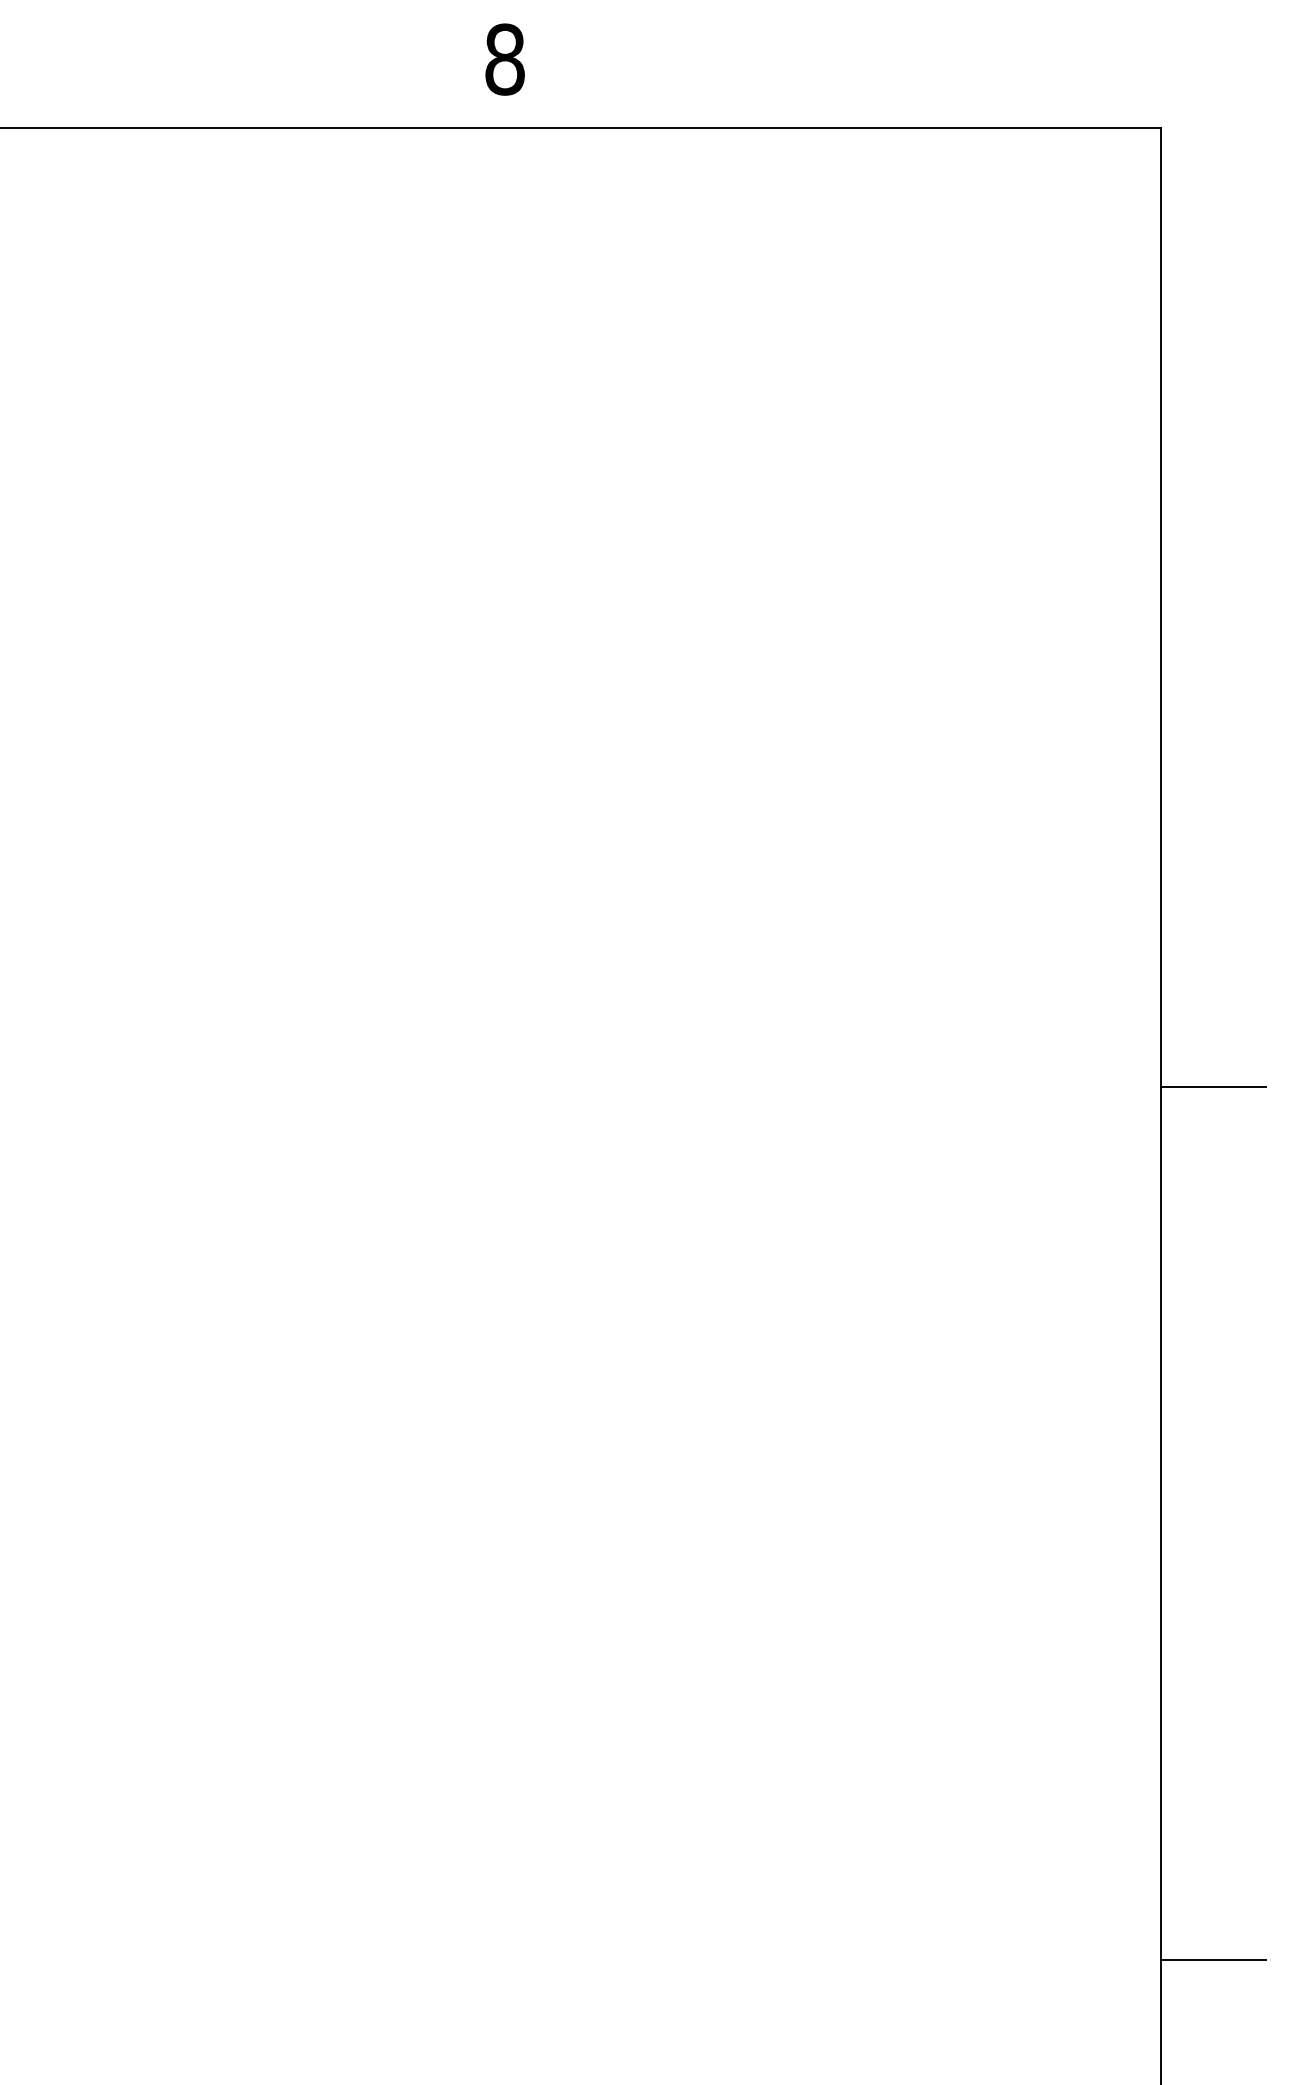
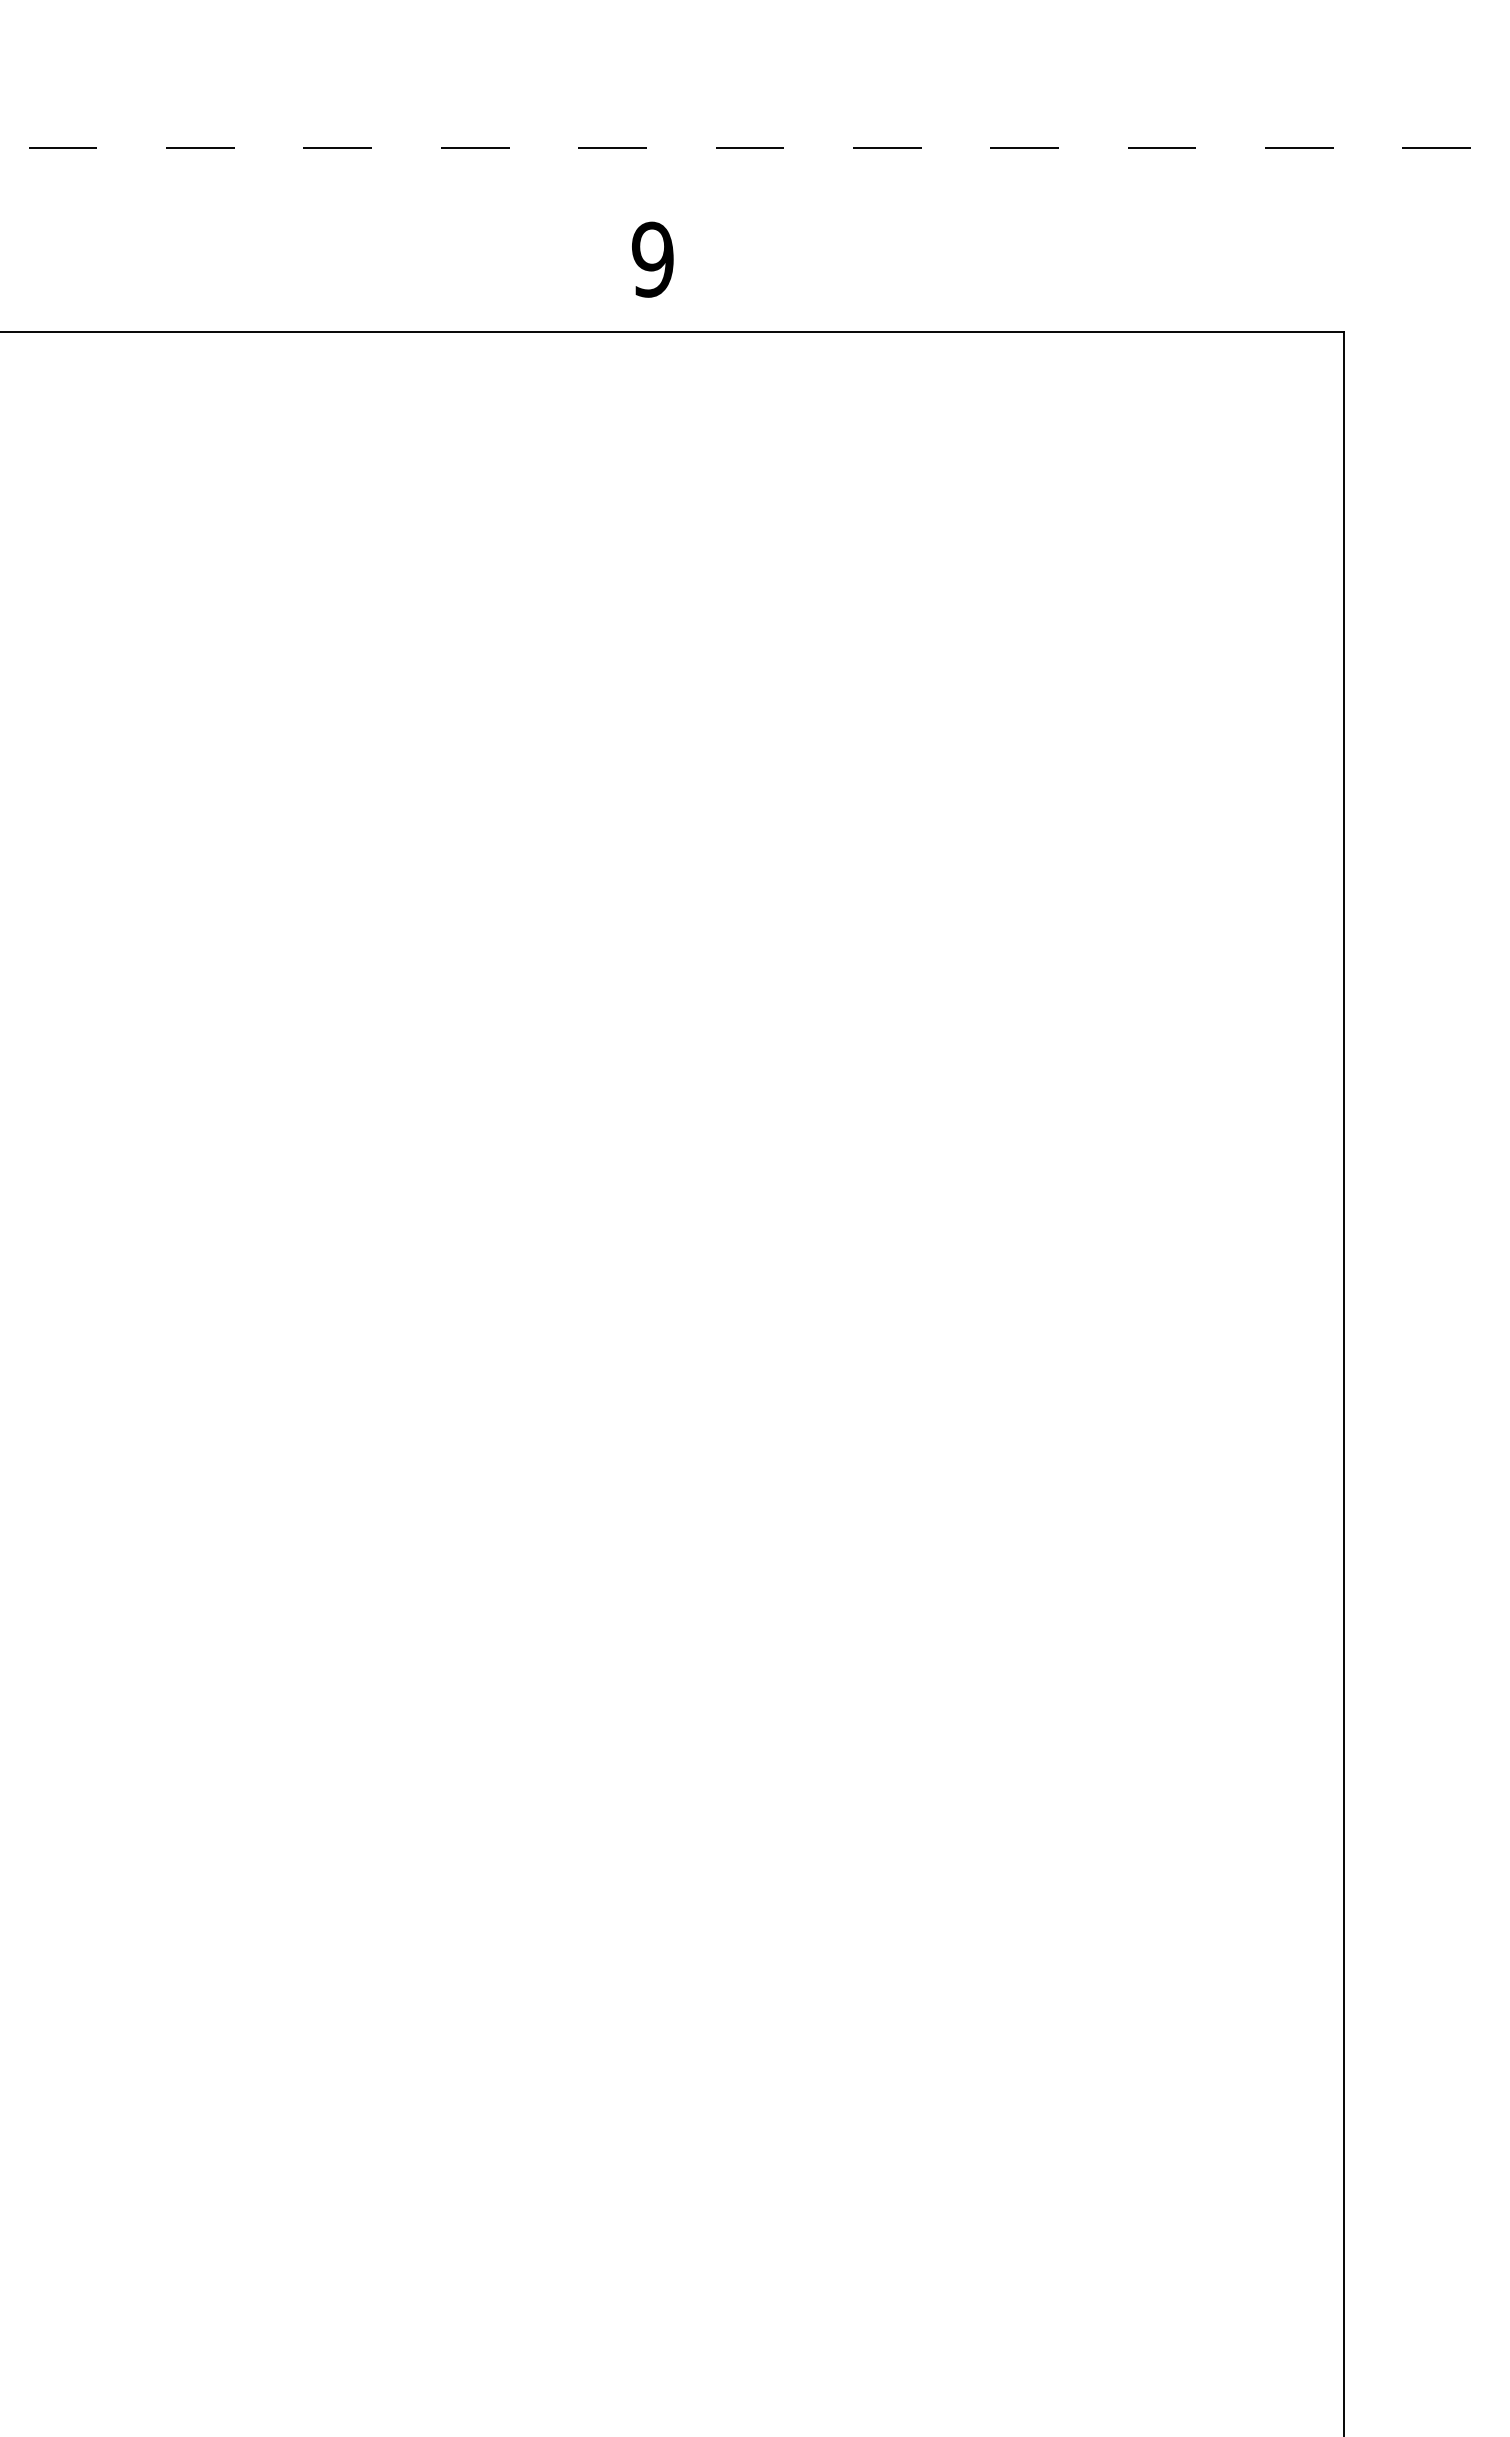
text: (504, 59) -> (652, 259), 8 -> 9
line: (1213, 1087) -> (1398, 1341), removed
line: (1213, 1959) -> (1398, 2259), removed

